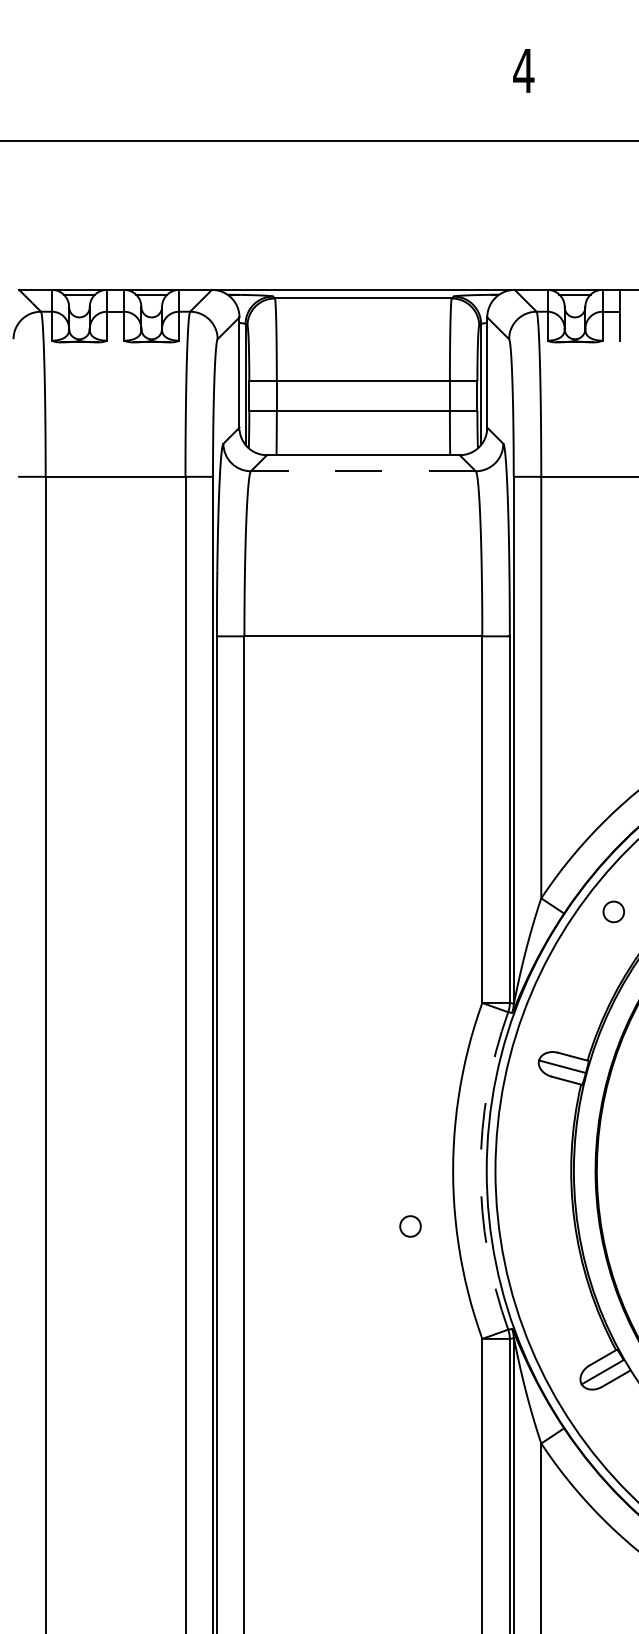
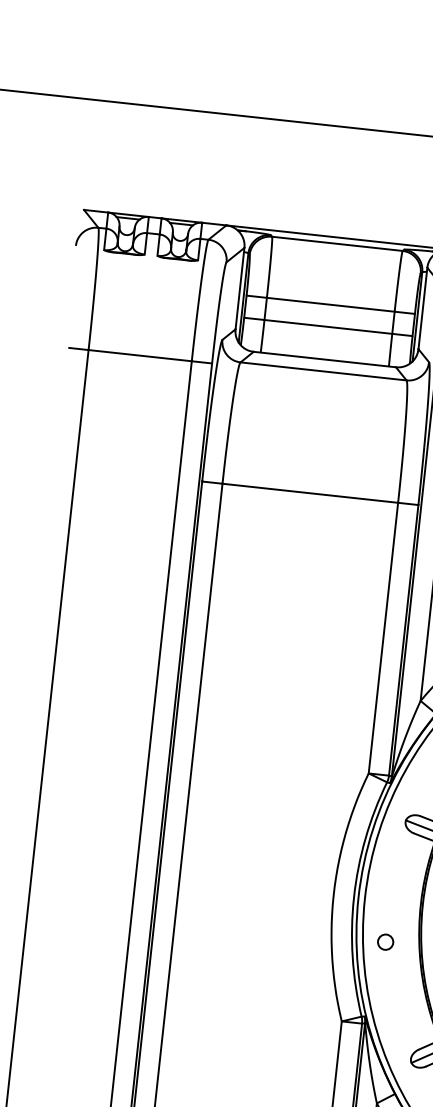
line: (362, 471) -> (322, 371), dashed -> solid
arc: (480, 1170) -> (353, 896), dashed -> solid
circle: (410, 1226) -> (385, 942), moved

